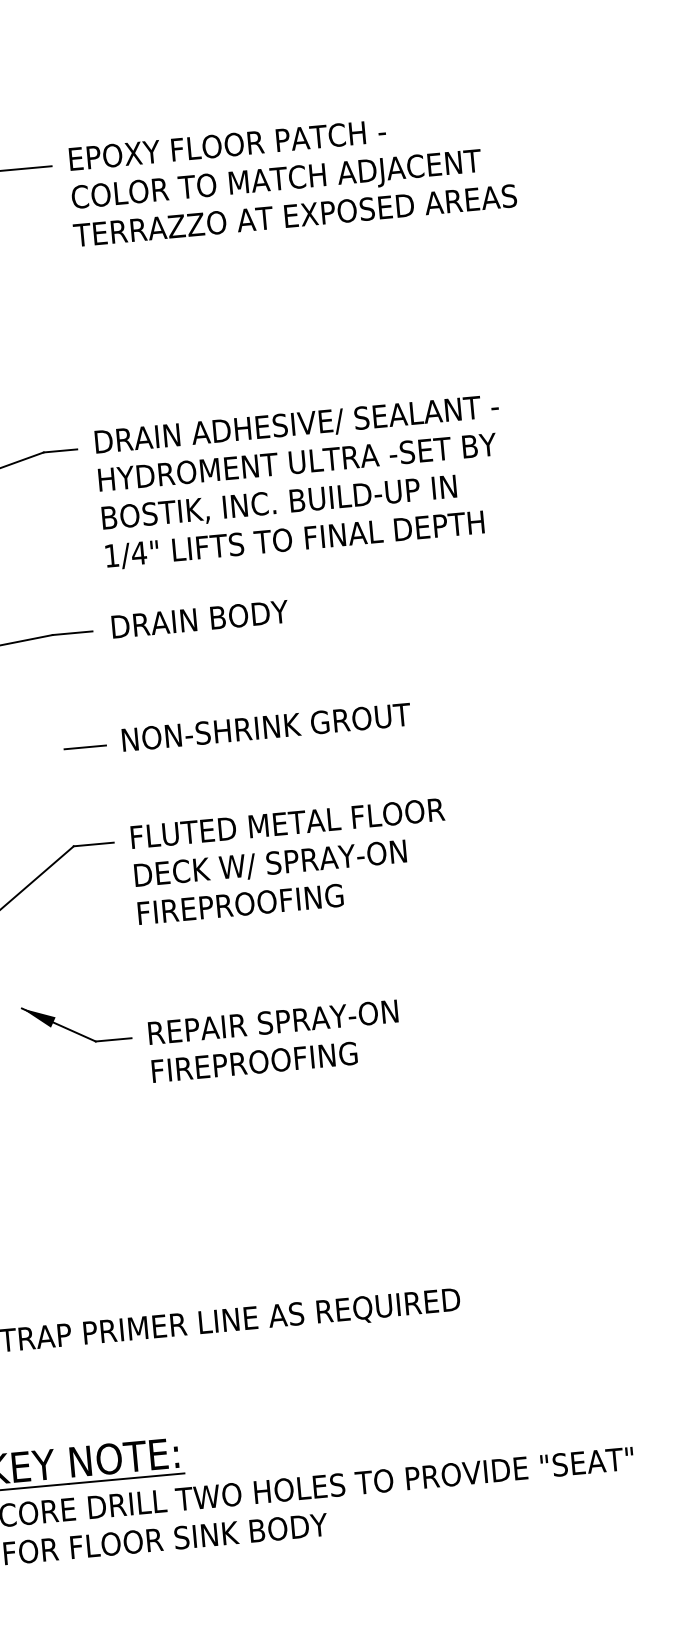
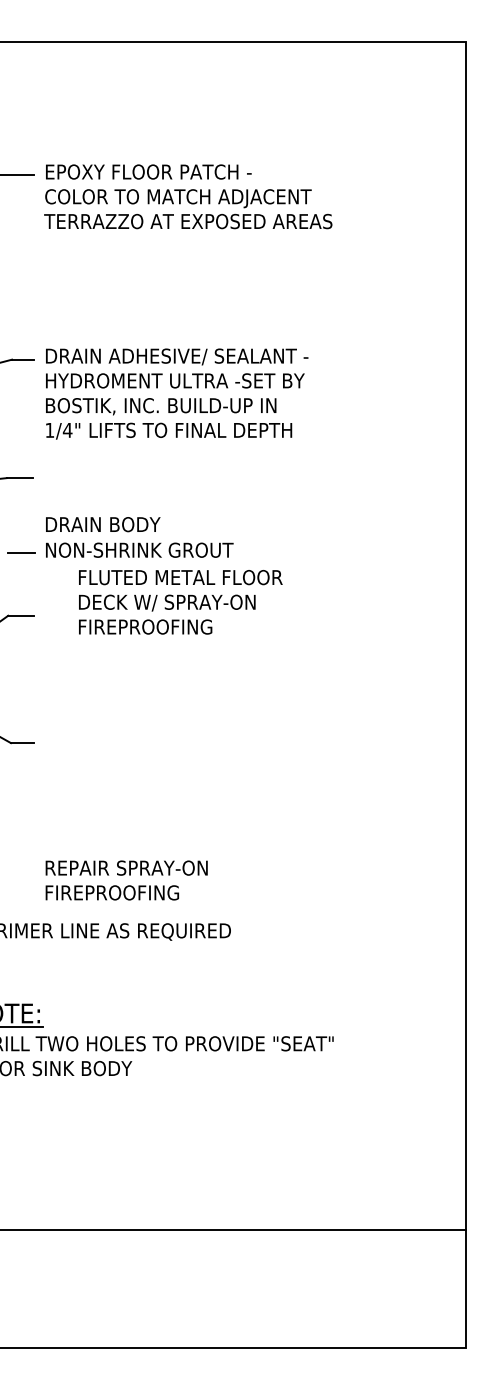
text: (200, 619) -> (103, 524), moved
text: (290, 861) -> (180, 602), moved
text: (274, 1041) -> (126, 880), moved

